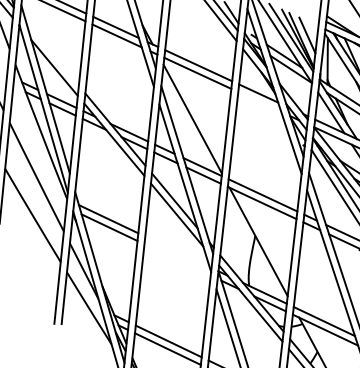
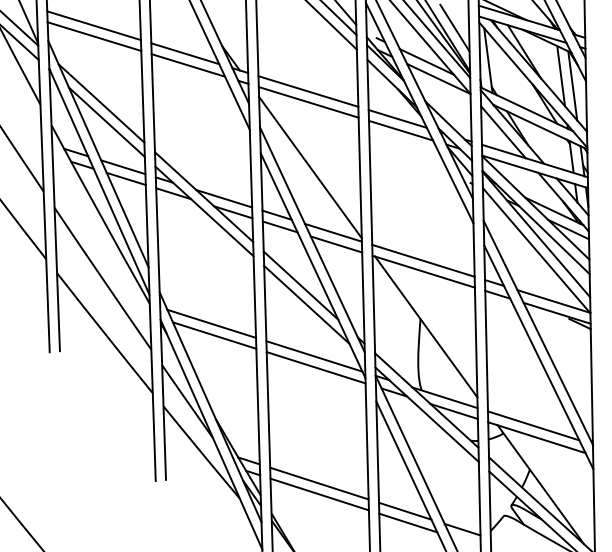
line: (52, 54) -> (101, 103), added
line: (260, 101) -> (401, 130), added
line: (177, 251) -> (314, 356), added
line: (177, 259) -> (315, 367), added

